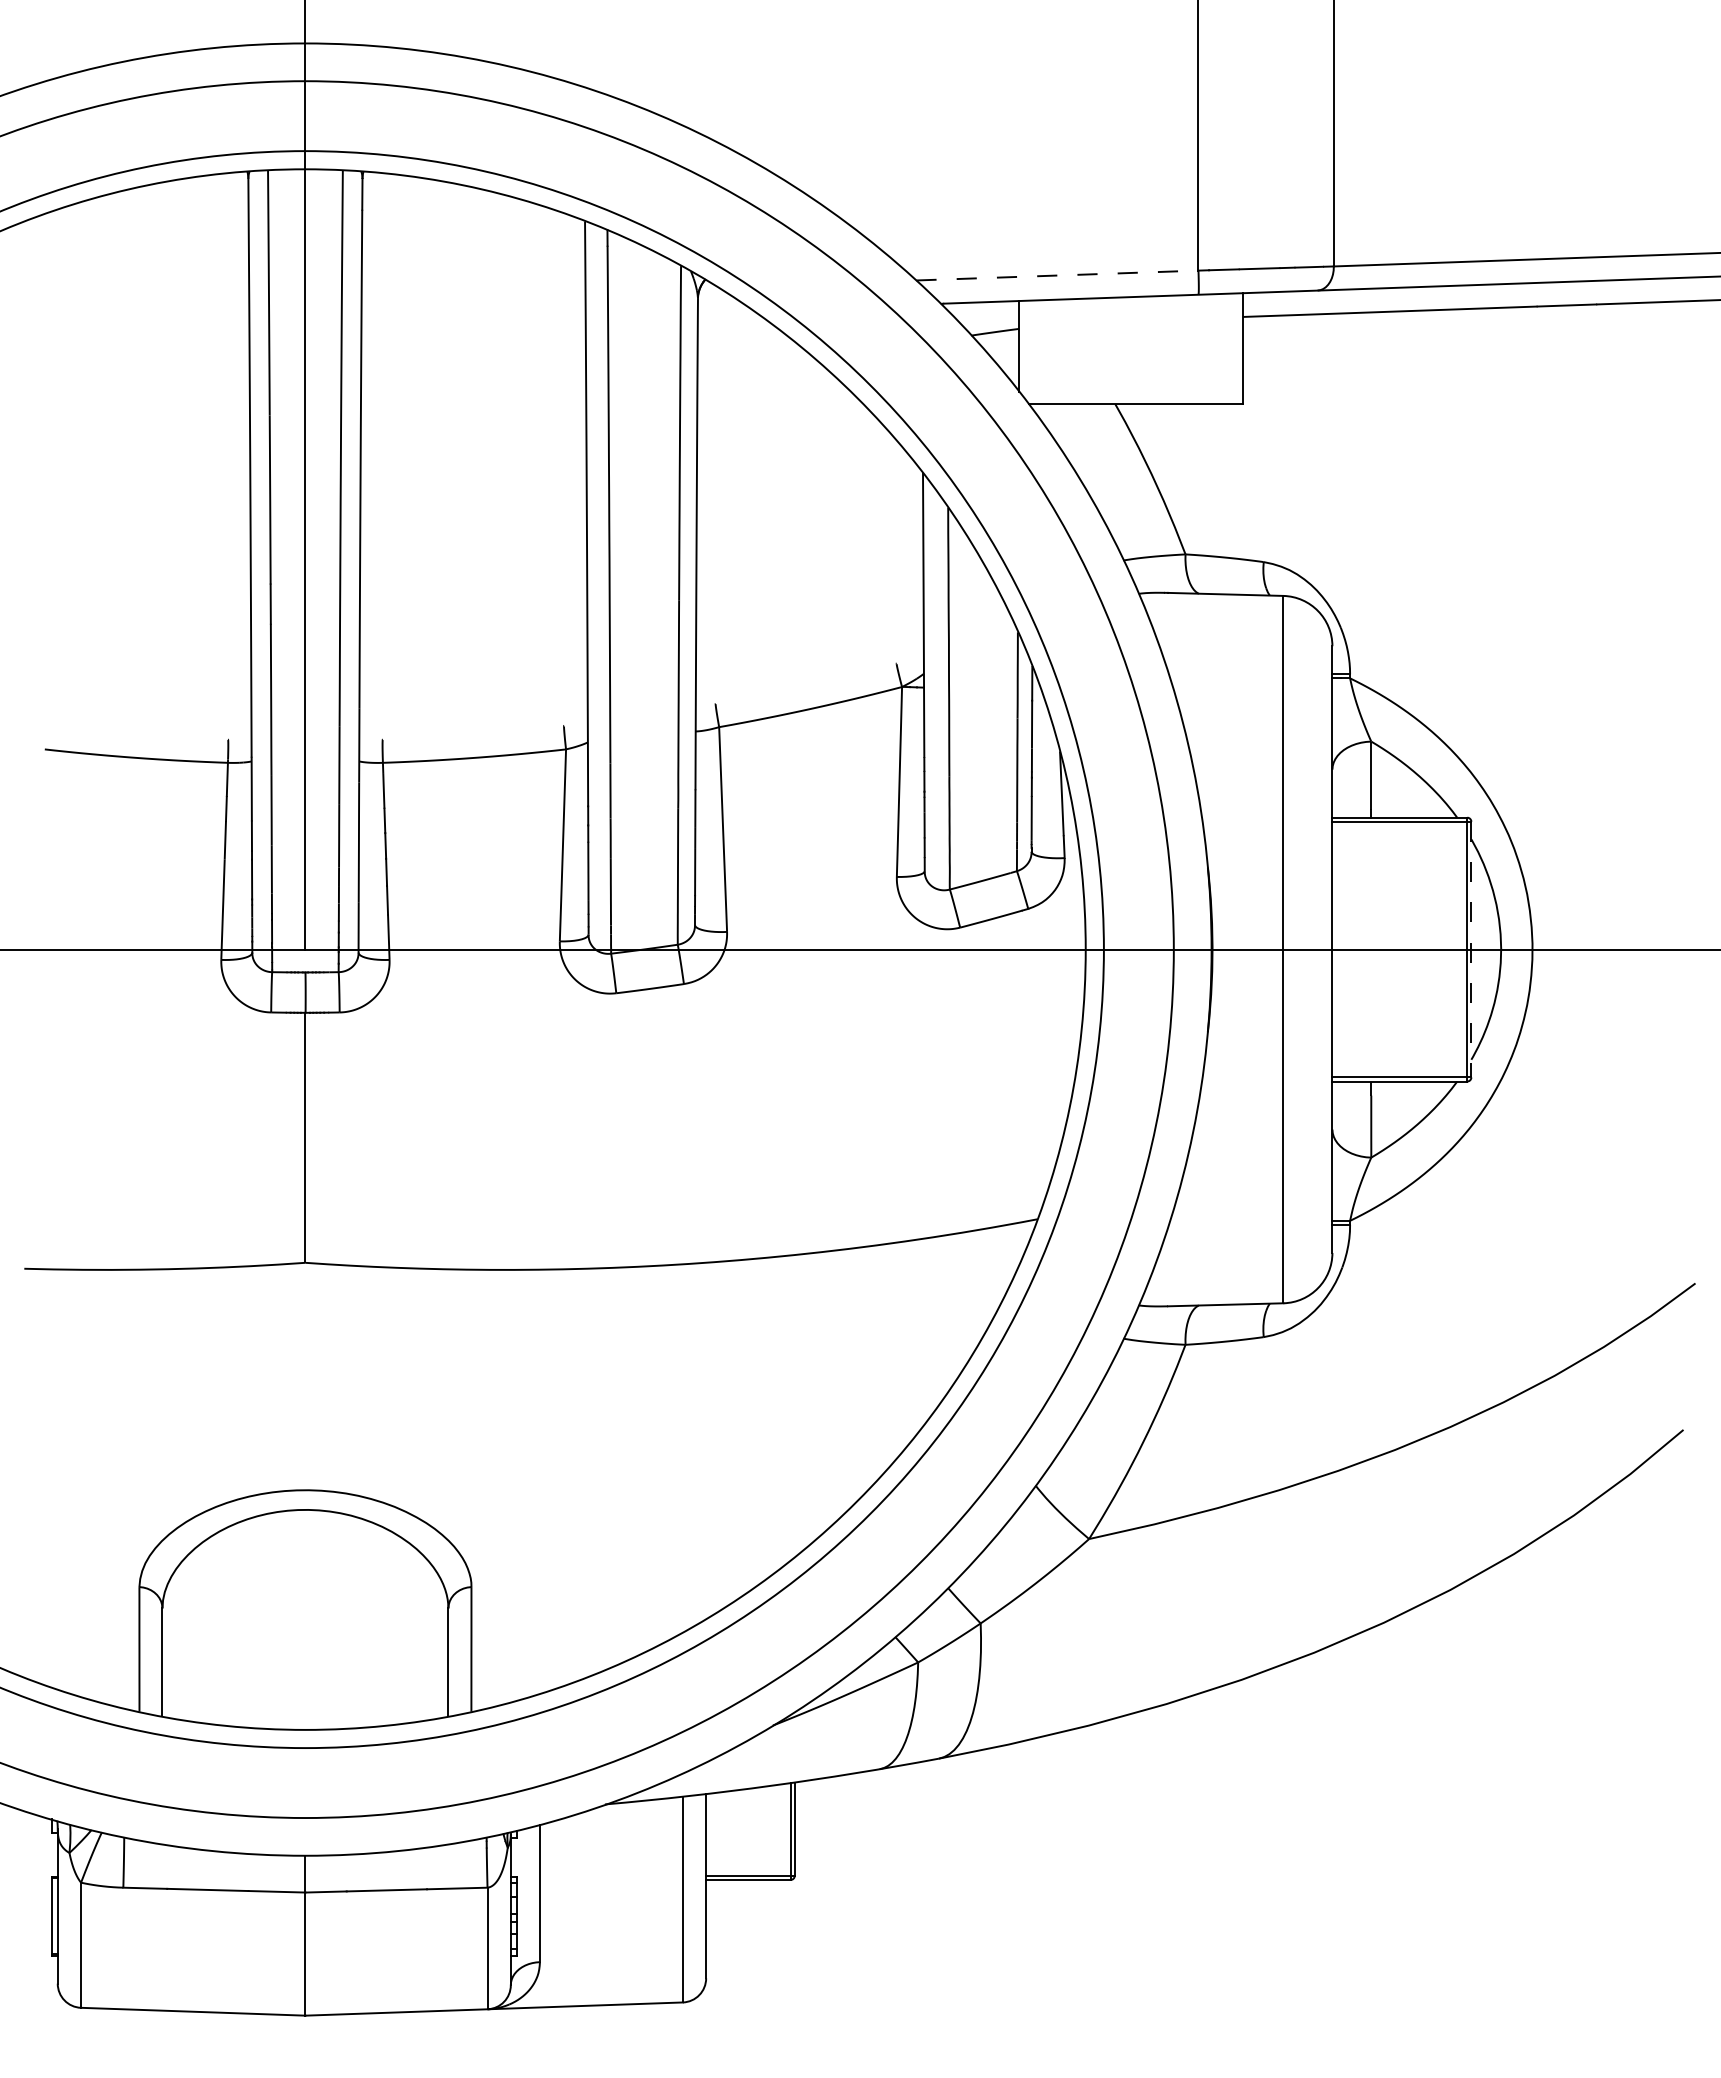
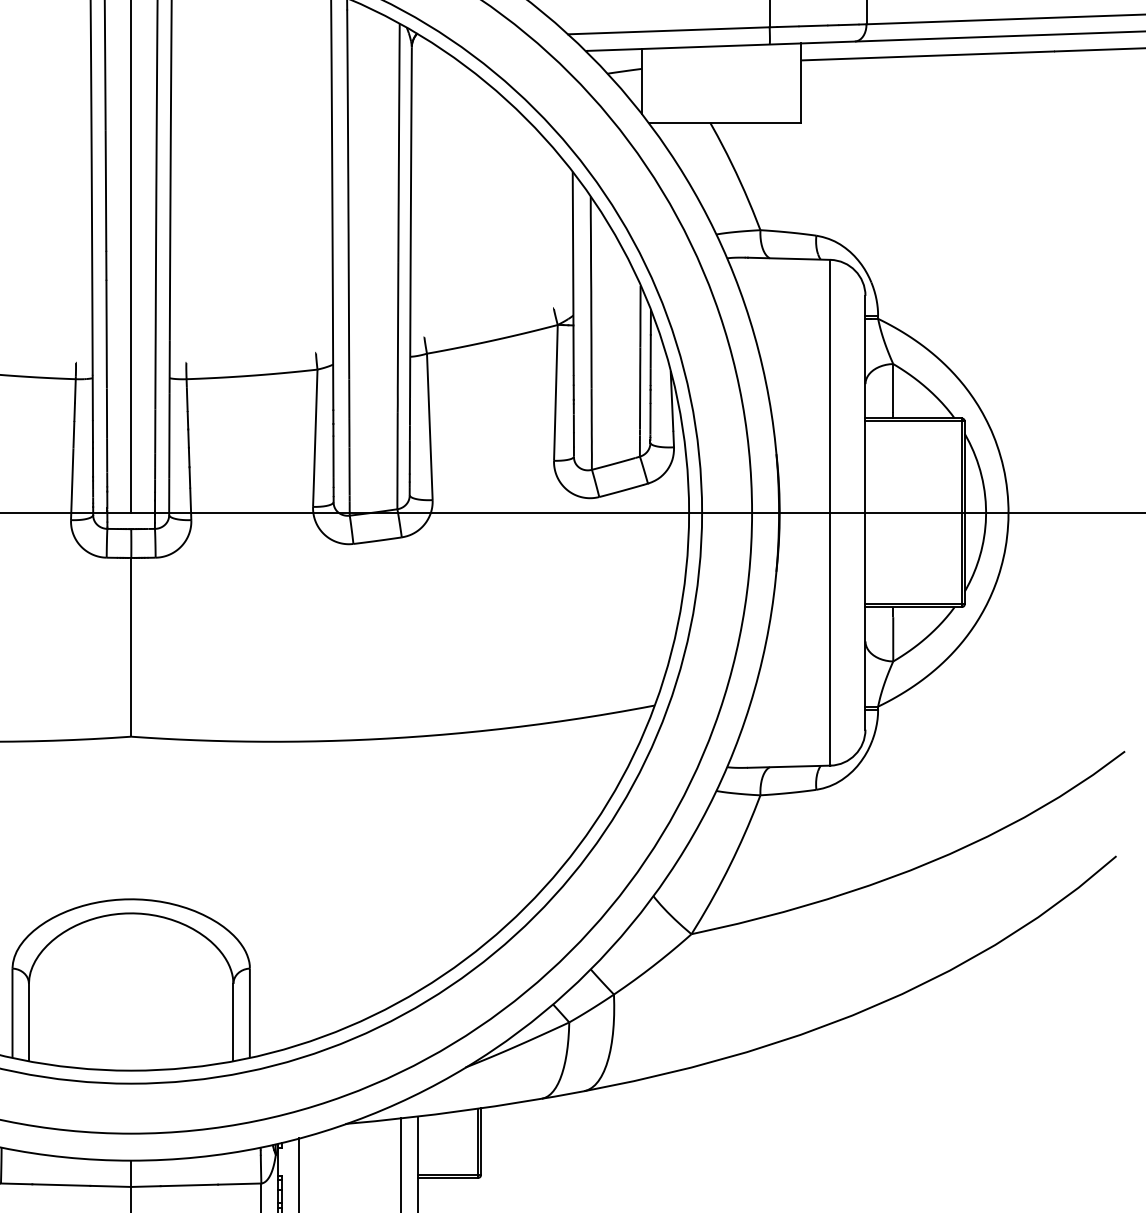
line: (1057, 275) -> (668, 30), dashed -> solid
line: (1471, 949) -> (964, 512), dashed -> solid

